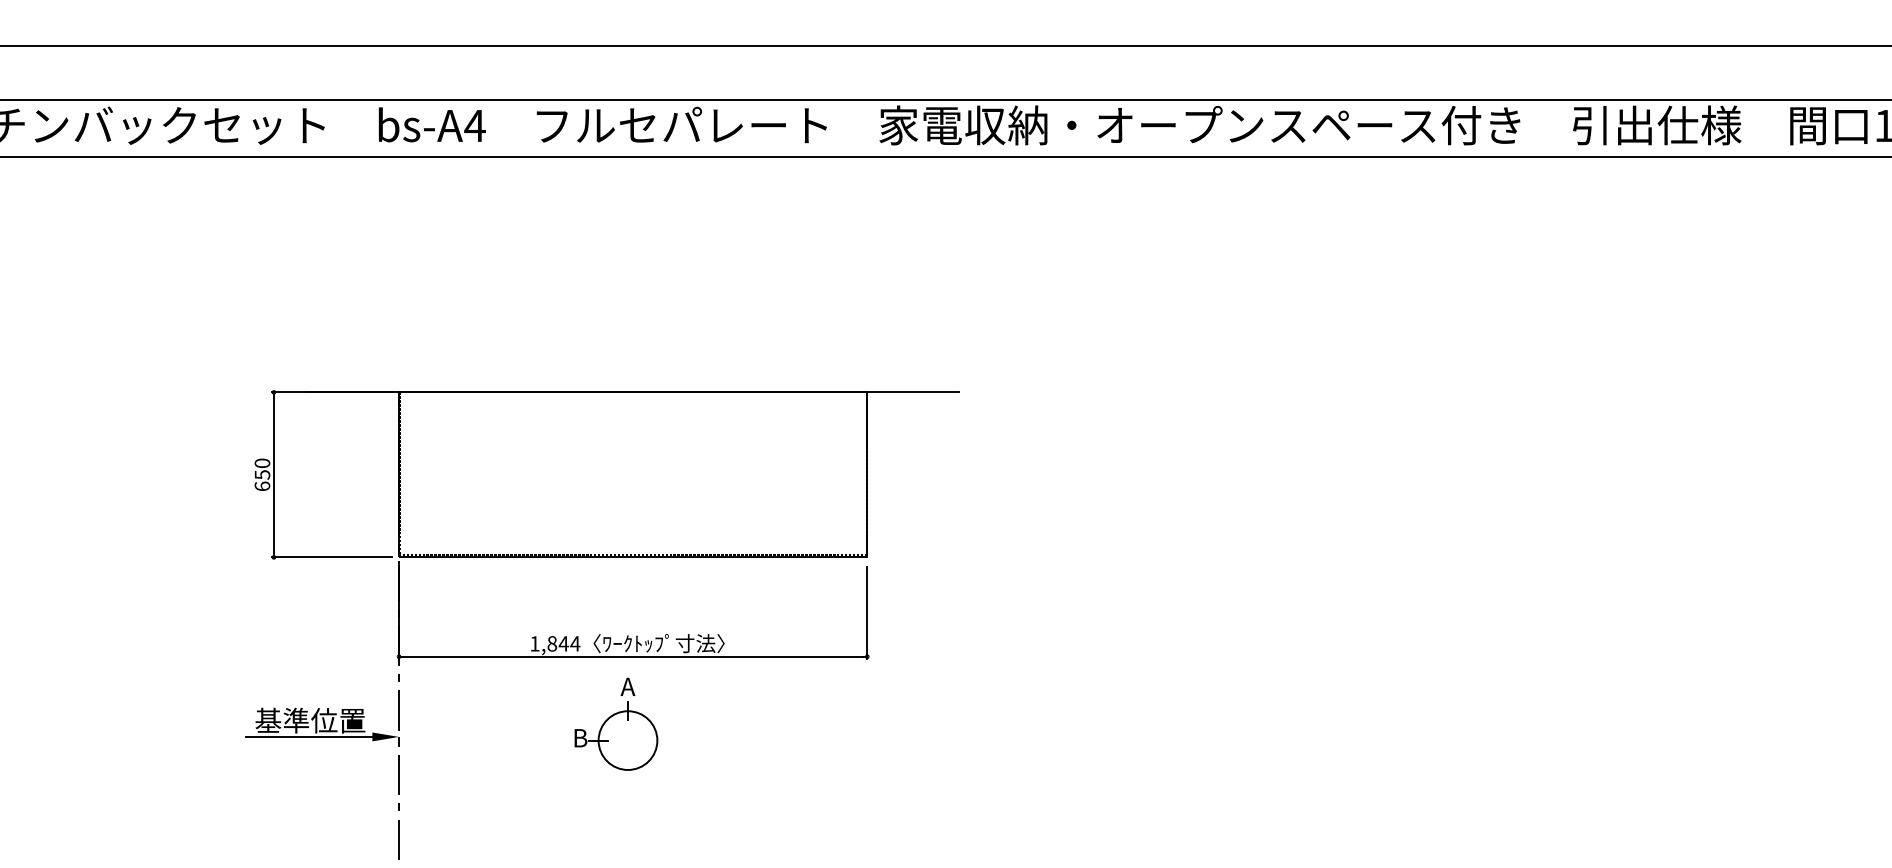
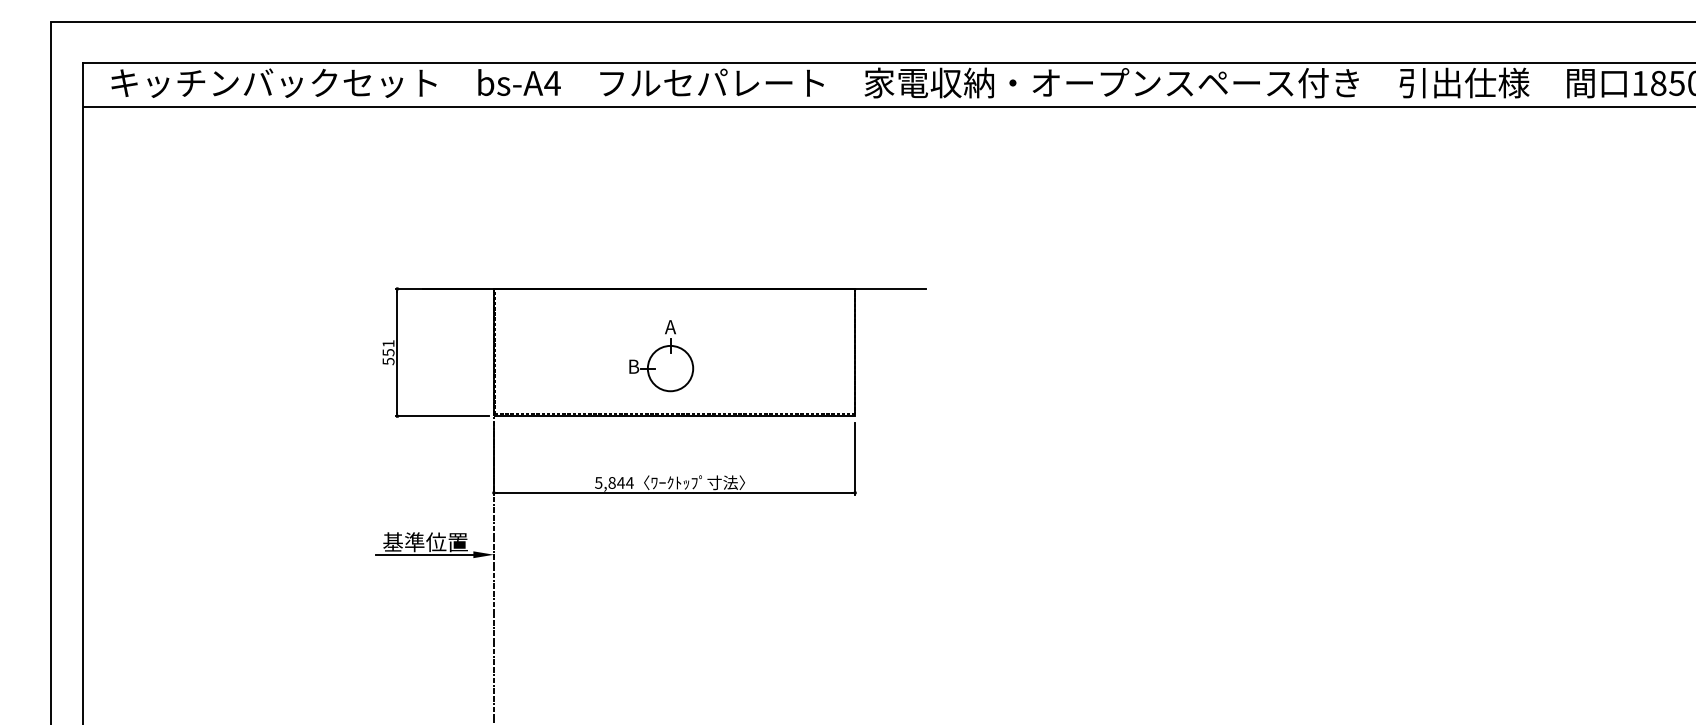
text: (262, 474) -> (388, 352), 650 -> 551
text: (534, 643) -> (598, 482), 1,844 -> 5,844
part: (616, 724) -> (661, 356), moved

